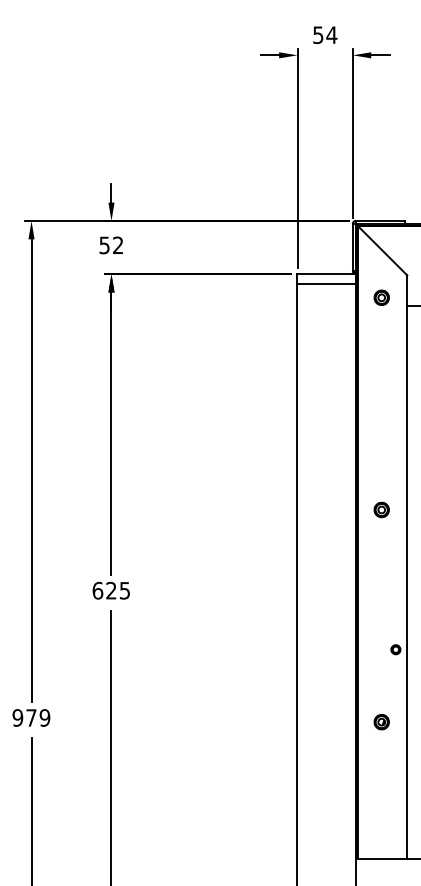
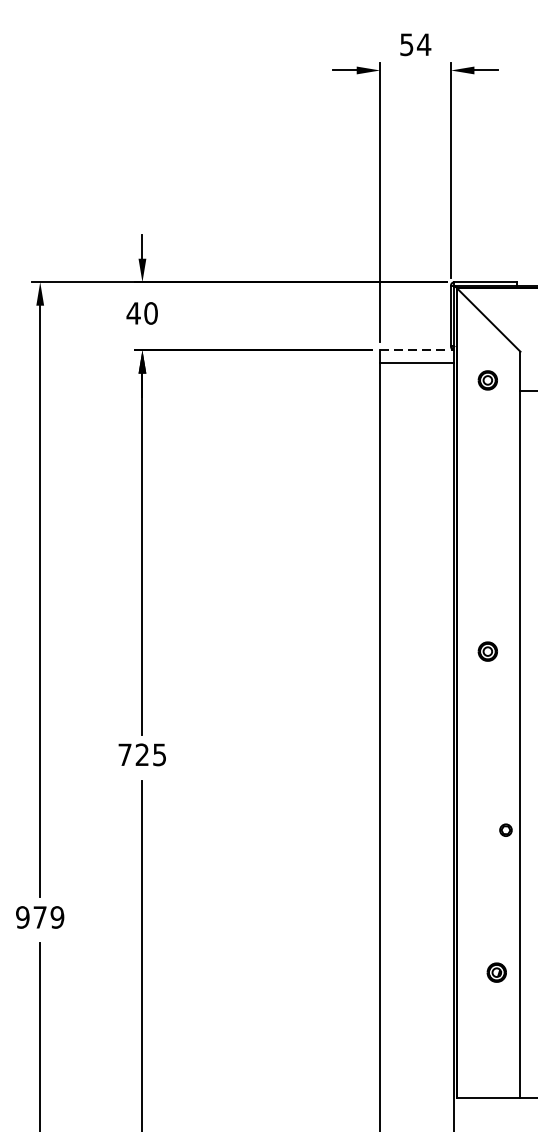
text: (111, 245) -> (142, 313), 52 -> 40
line: (326, 274) -> (417, 350), solid -> dashed
text: (97, 590) -> (124, 754), 625 -> 725
part: (381, 722) -> (496, 973), moved

